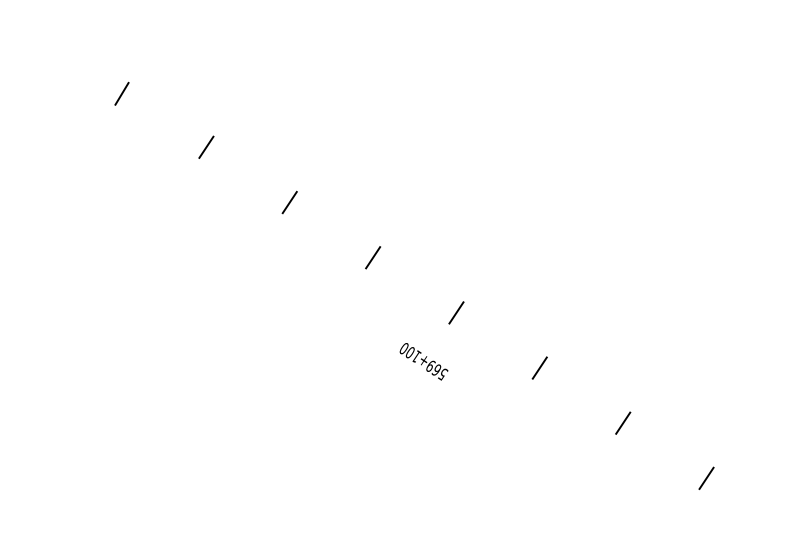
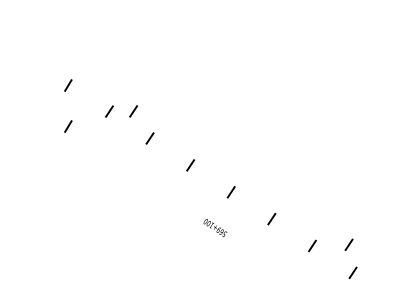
line: (255, 147) -> (133, 111), added
line: (122, 177) -> (68, 126), added
text: (424, 360) -> (215, 227), moved
line: (697, 420) -> (348, 244), added

